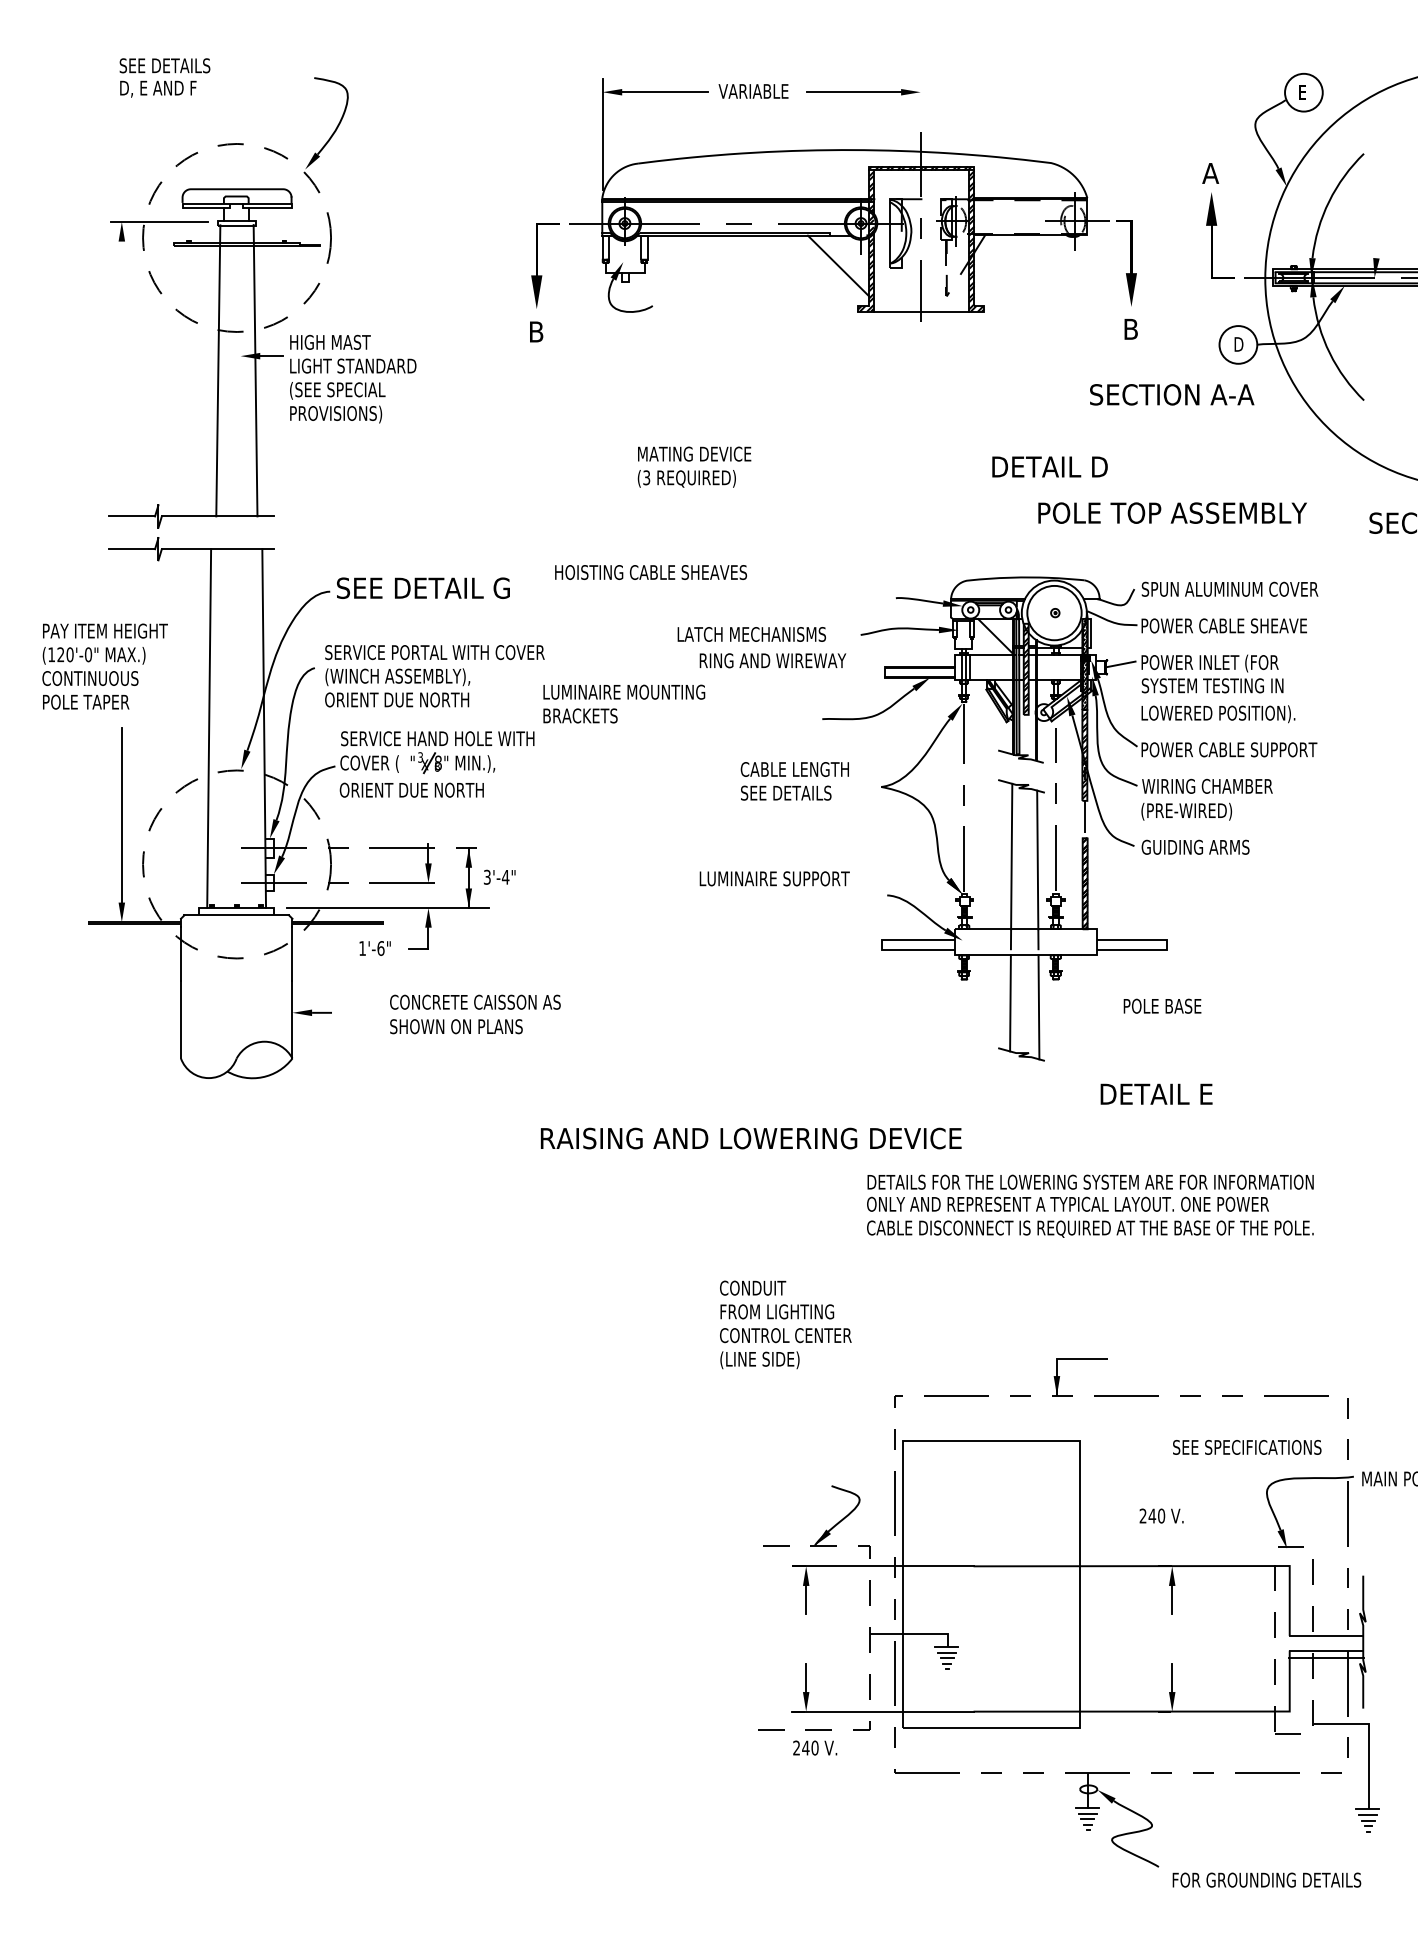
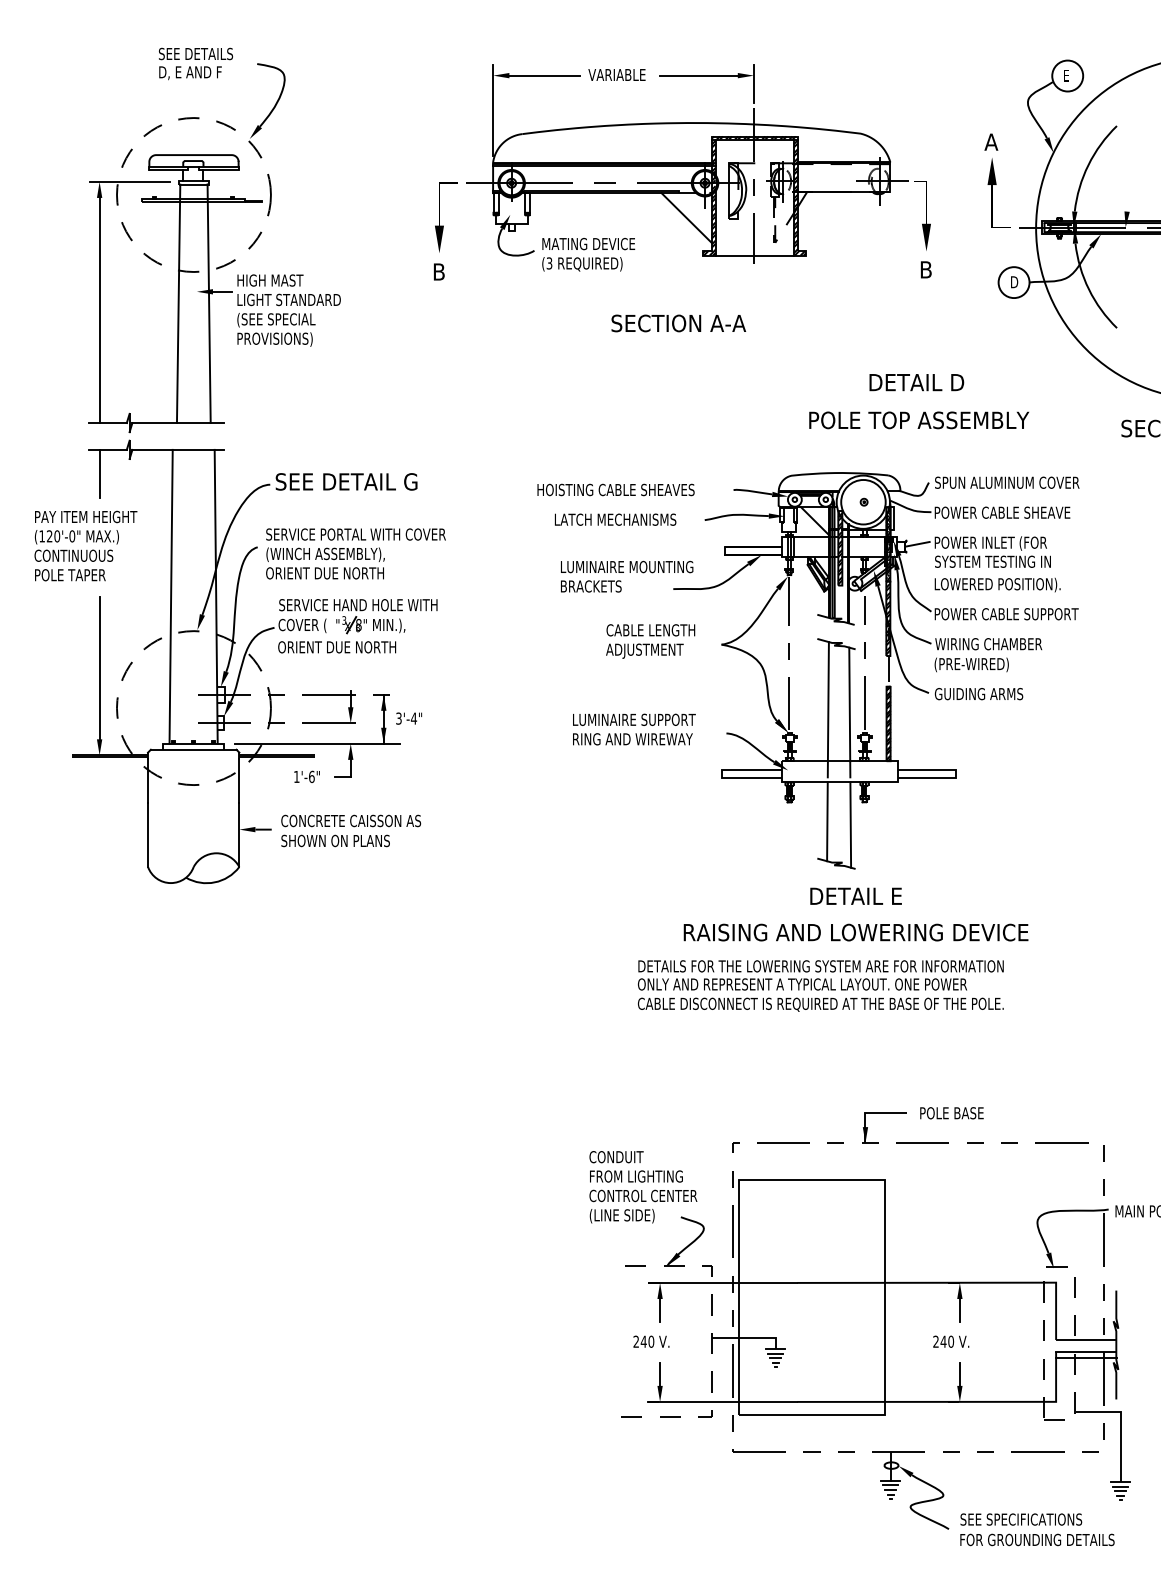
text: (164, 77) -> (195, 63), moved
line: (920, 101) -> (753, 83), added
line: (121, 378) -> (99, 310), added
text: (1171, 394) -> (678, 323), moved
text: (694, 466) -> (588, 254), moved
text: (1049, 466) -> (916, 382), moved
text: (1172, 513) -> (919, 420), moved
text: (650, 571) -> (615, 489), moved
line: (121, 578) -> (99, 473), added
text: (772, 661) -> (632, 739), moved
text: (624, 703) -> (627, 576), moved
text: (787, 794) -> (644, 650), SEE DETAILS -> ADJUSTMENT
text: (1161, 1006) -> (951, 1113), moved
text: (475, 1013) -> (351, 830), moved
text: (1155, 1093) -> (855, 895), moved
text: (750, 1138) -> (855, 932), moved
text: (1089, 1205) -> (820, 985), moved
text: (785, 1325) -> (643, 1187), moved
text: (1247, 1447) -> (1021, 1519), moved
text: (1161, 1515) -> (951, 1341), moved
text: (815, 1747) -> (651, 1341), moved

